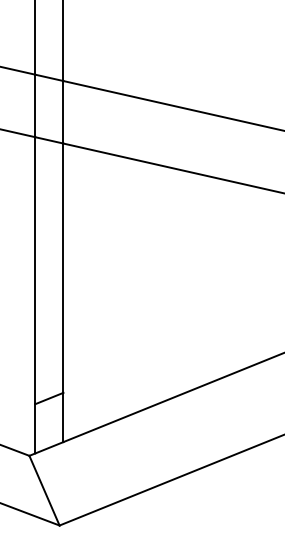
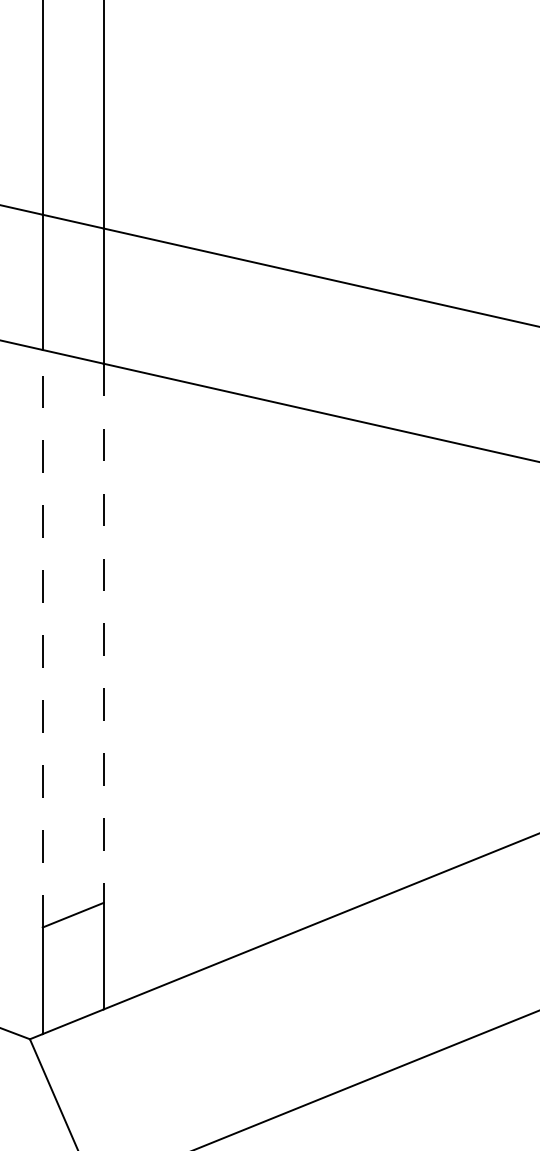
line: (63, 268) -> (103, 633), solid -> dashed
line: (35, 270) -> (43, 638), solid -> dashed

